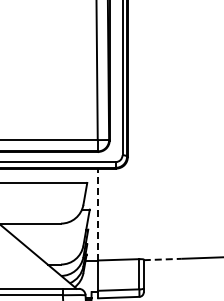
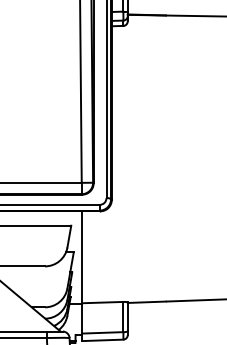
line: (98, 213) -> (82, 256), dashed -> solid
line: (162, 259) -> (146, 302), dashed -> solid

